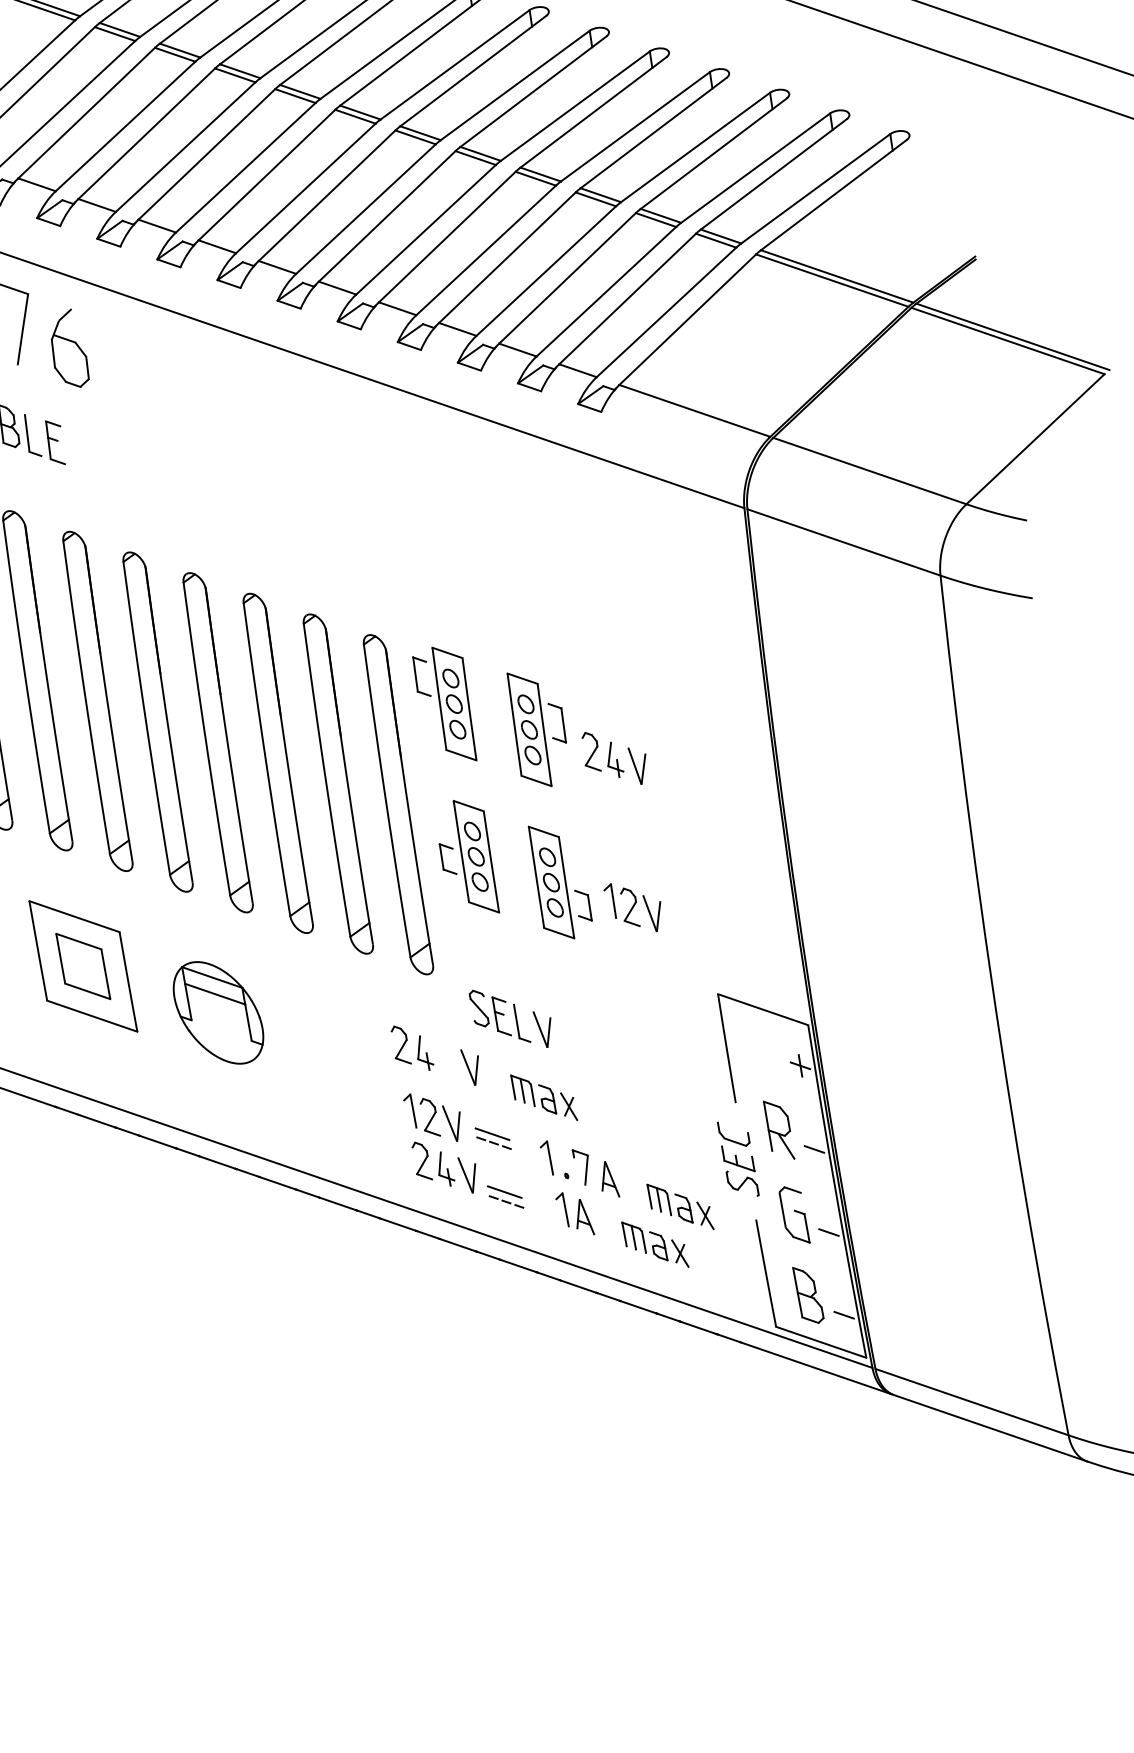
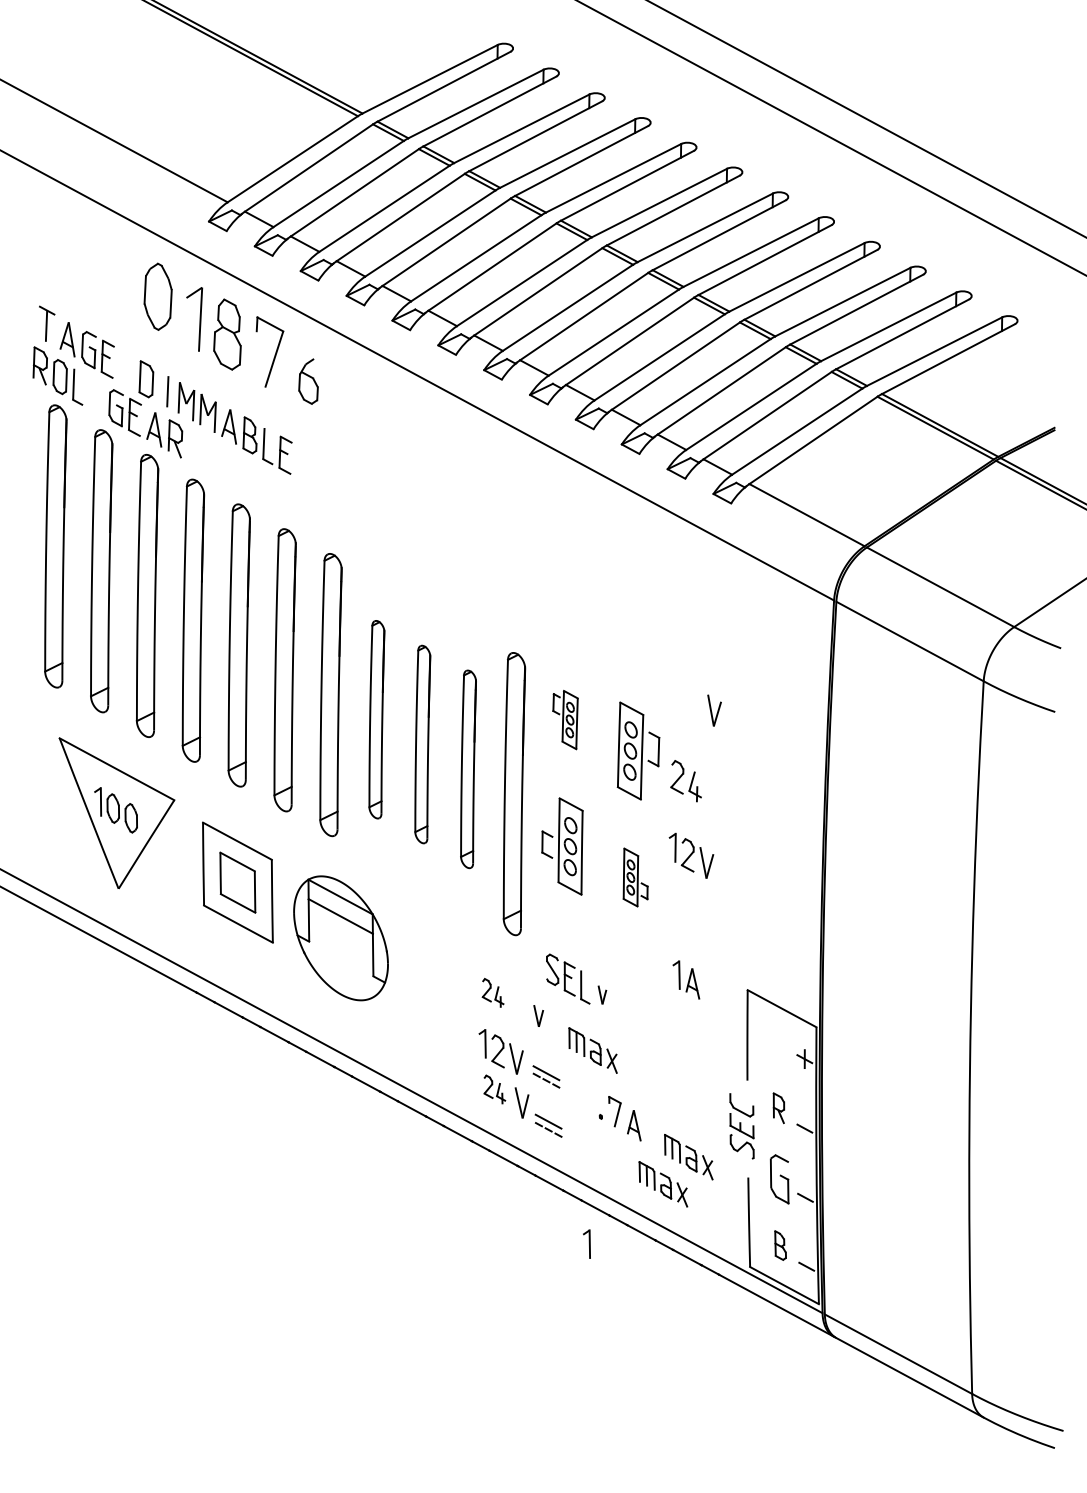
part: (68, 349) -> (308, 381), size x0.7
part: (444, 704) -> (565, 719), size x0.6
part: (217, 742) -> (376, 719), size x0.7
part: (277, 763) -> (422, 744), size x0.7
part: (639, 765) -> (714, 710), moved
part: (338, 784) -> (468, 769), size x0.7
part: (560, 881) -> (635, 877), size x0.6
part: (634, 907) -> (691, 855), moved
part: (217, 1013) -> (340, 938), size x1.4
part: (544, 1028) -> (602, 994), size x0.6
part: (411, 1047) -> (492, 992), size x0.7
part: (471, 1066) -> (538, 1015), size x0.7
part: (778, 1130) -> (778, 1108), size x0.6
part: (545, 1157) -> (586, 1243), moved
part: (433, 1164) -> (494, 1089), size x0.7
part: (574, 1213) -> (686, 979), moved
part: (808, 1294) -> (780, 1245), size x0.6

